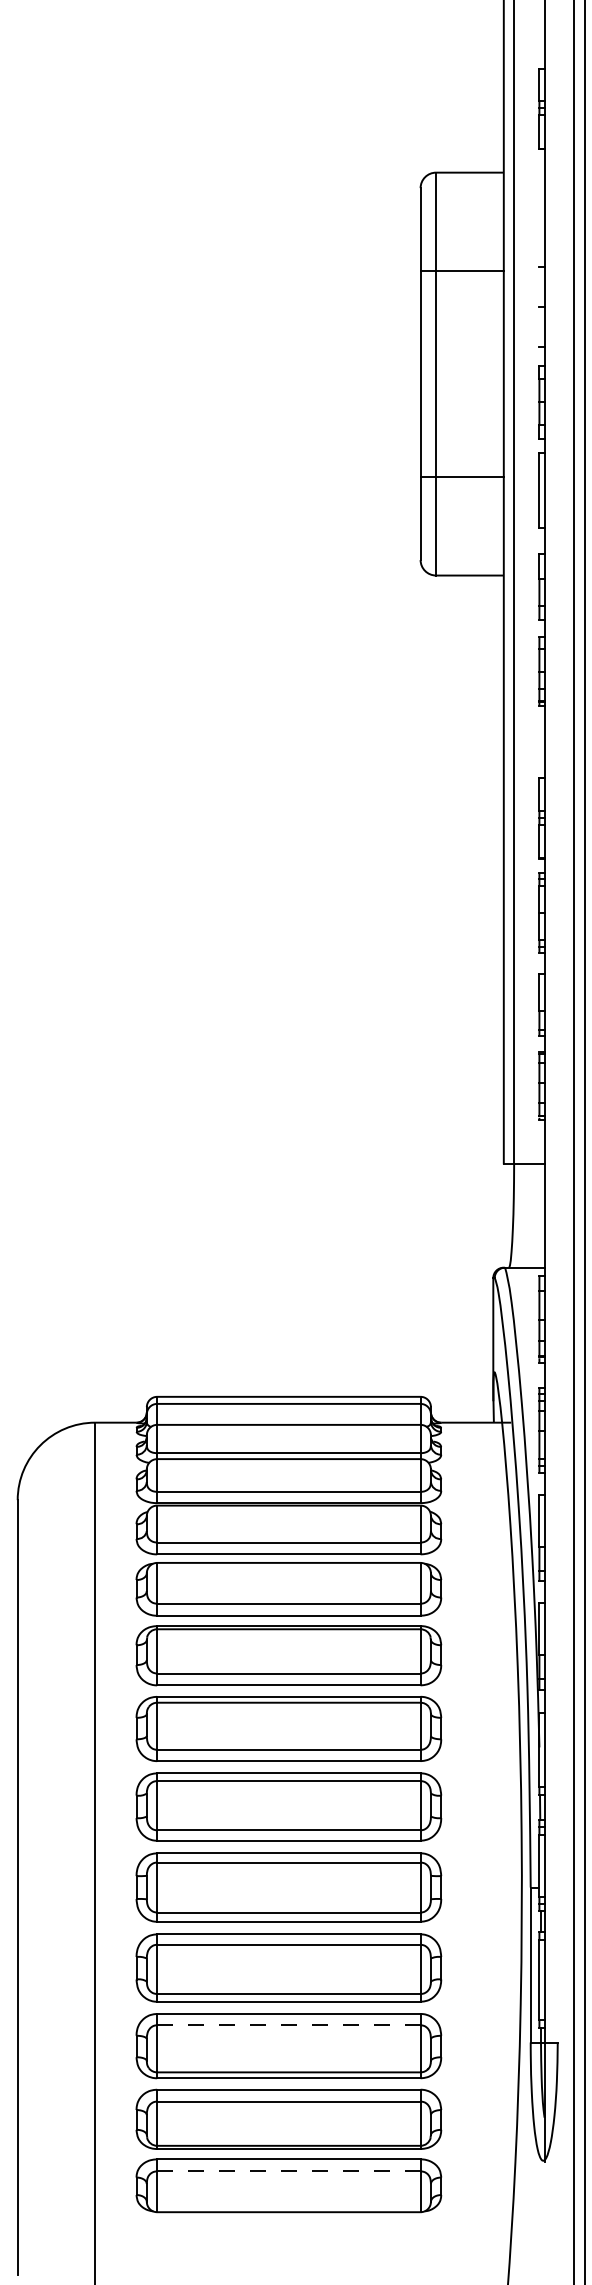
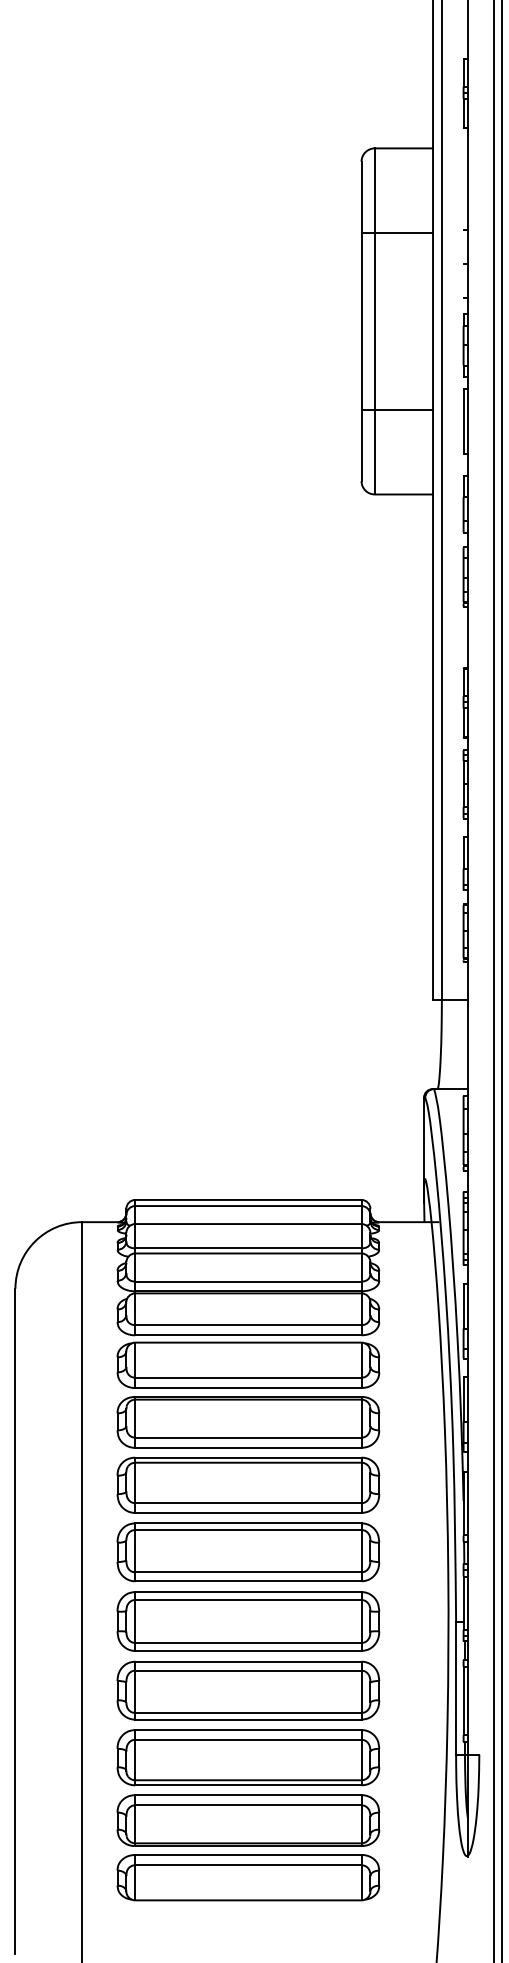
line: (288, 2025) -> (248, 1739), dashed -> solid
line: (288, 2171) -> (248, 1865), dashed -> solid

